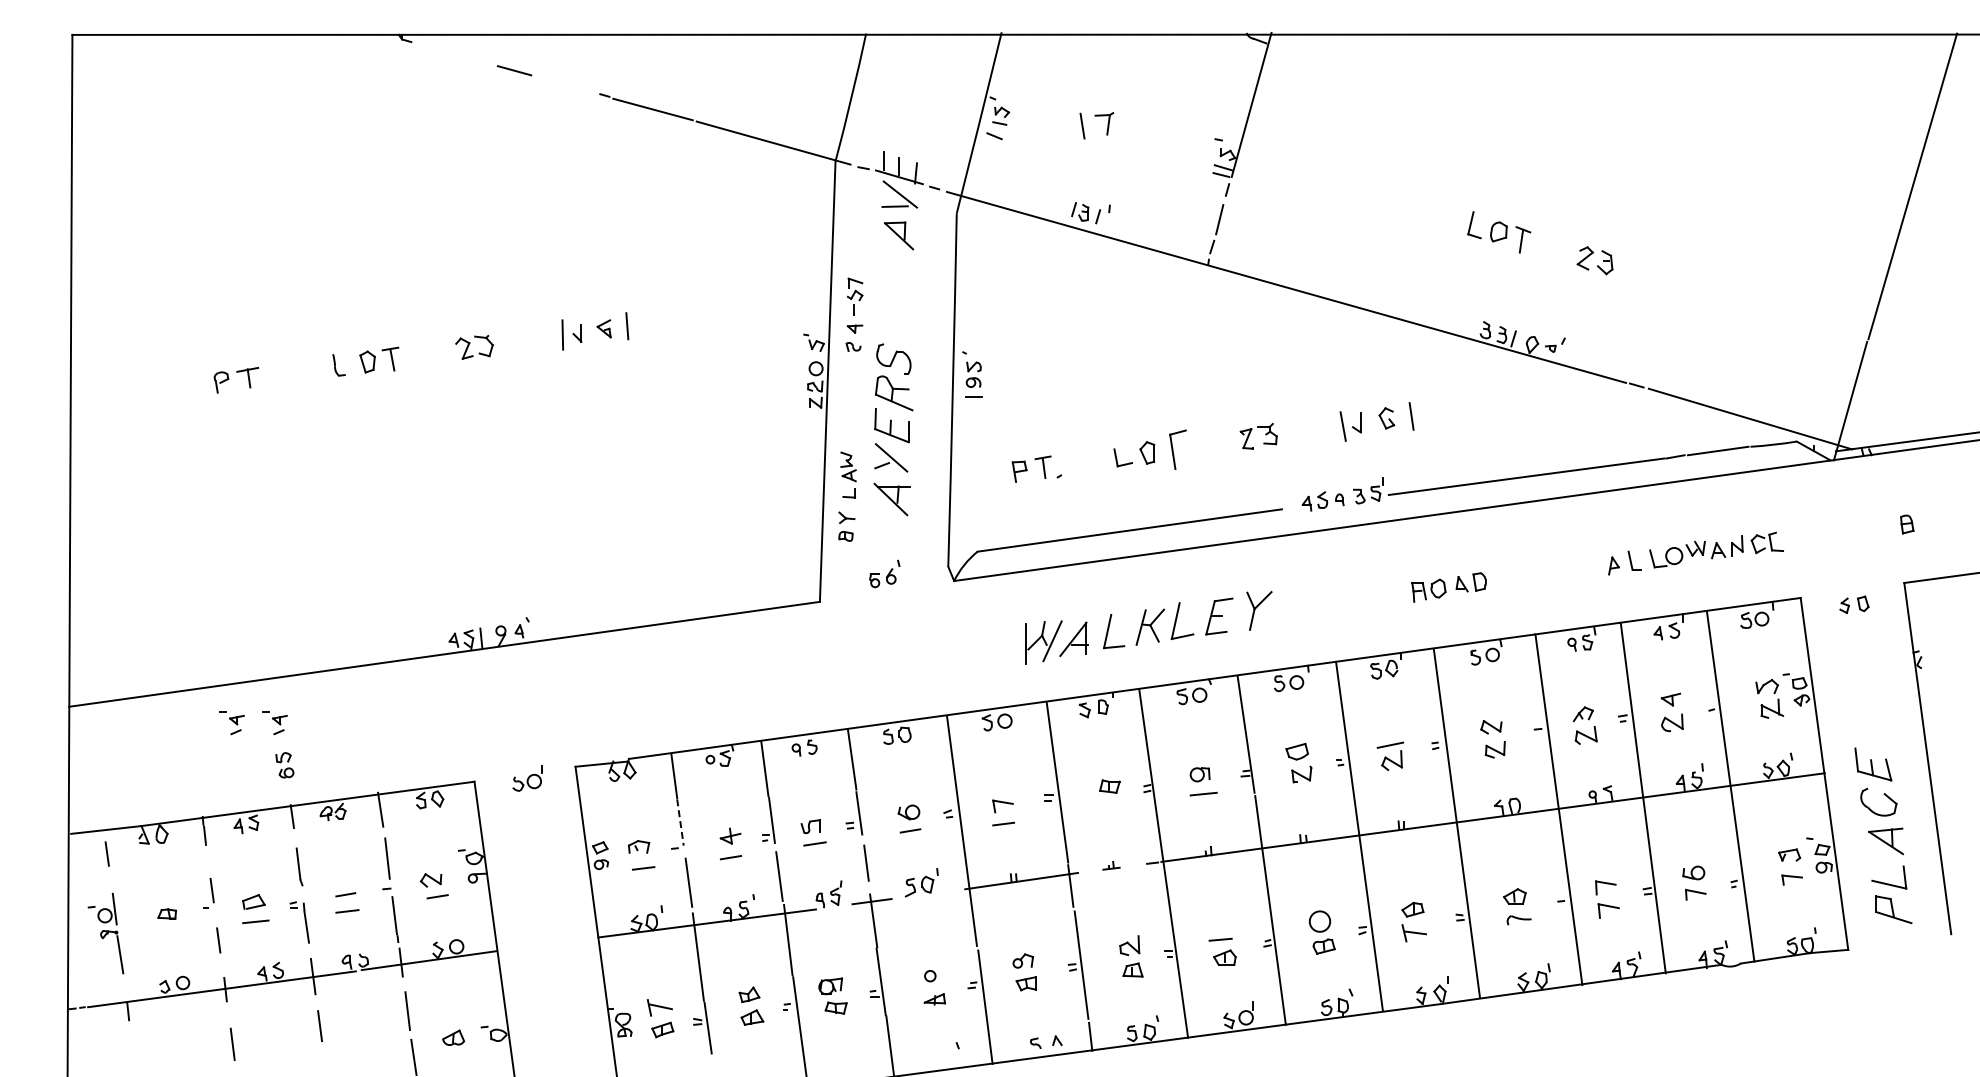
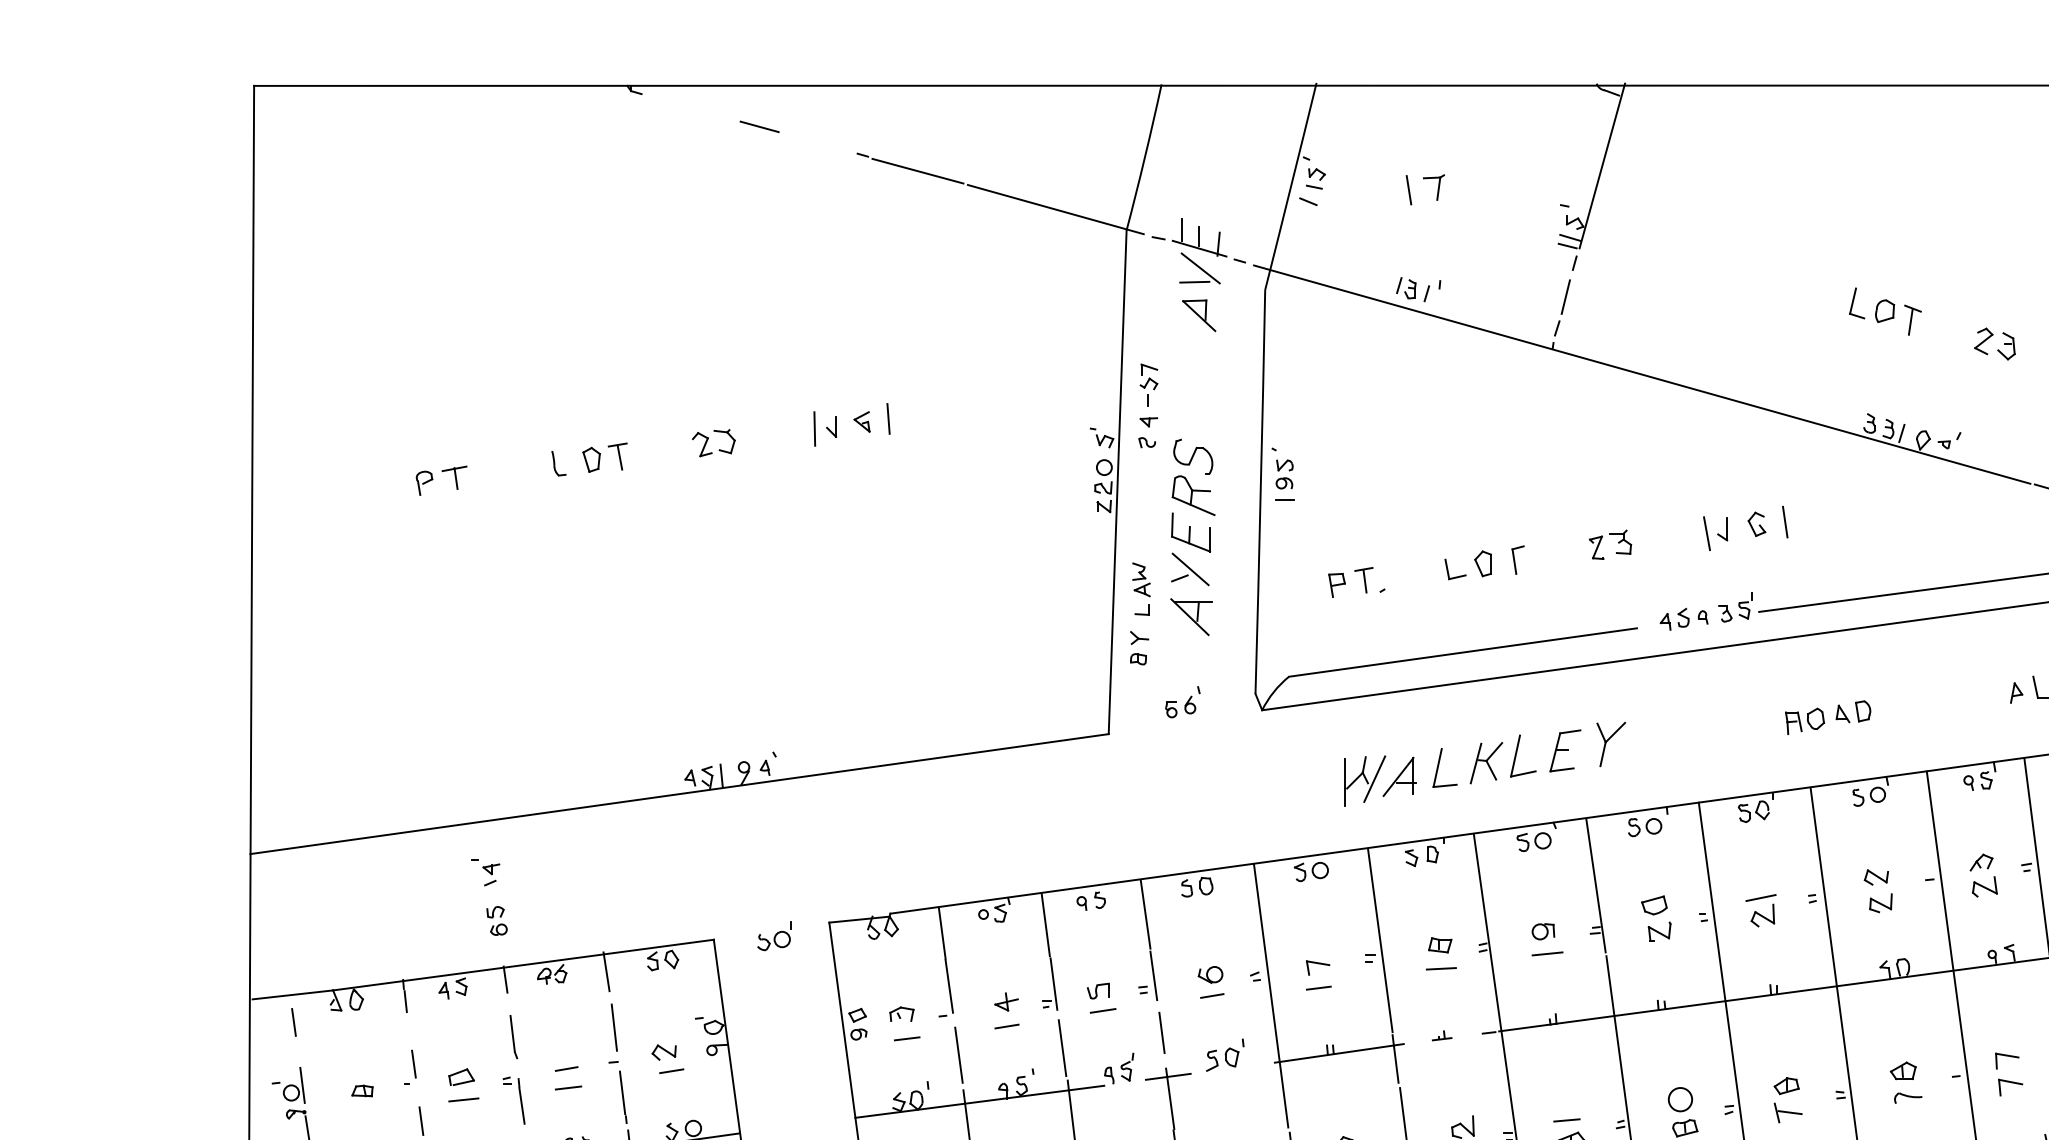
part: (1177, 449) -> (1517, 559), size x0.62
part: (231, 723) -> (435, 873), removed
line: (1110, 806) -> (1440, 968), added
line: (680, 822) -> (949, 986), dashed -> solid

